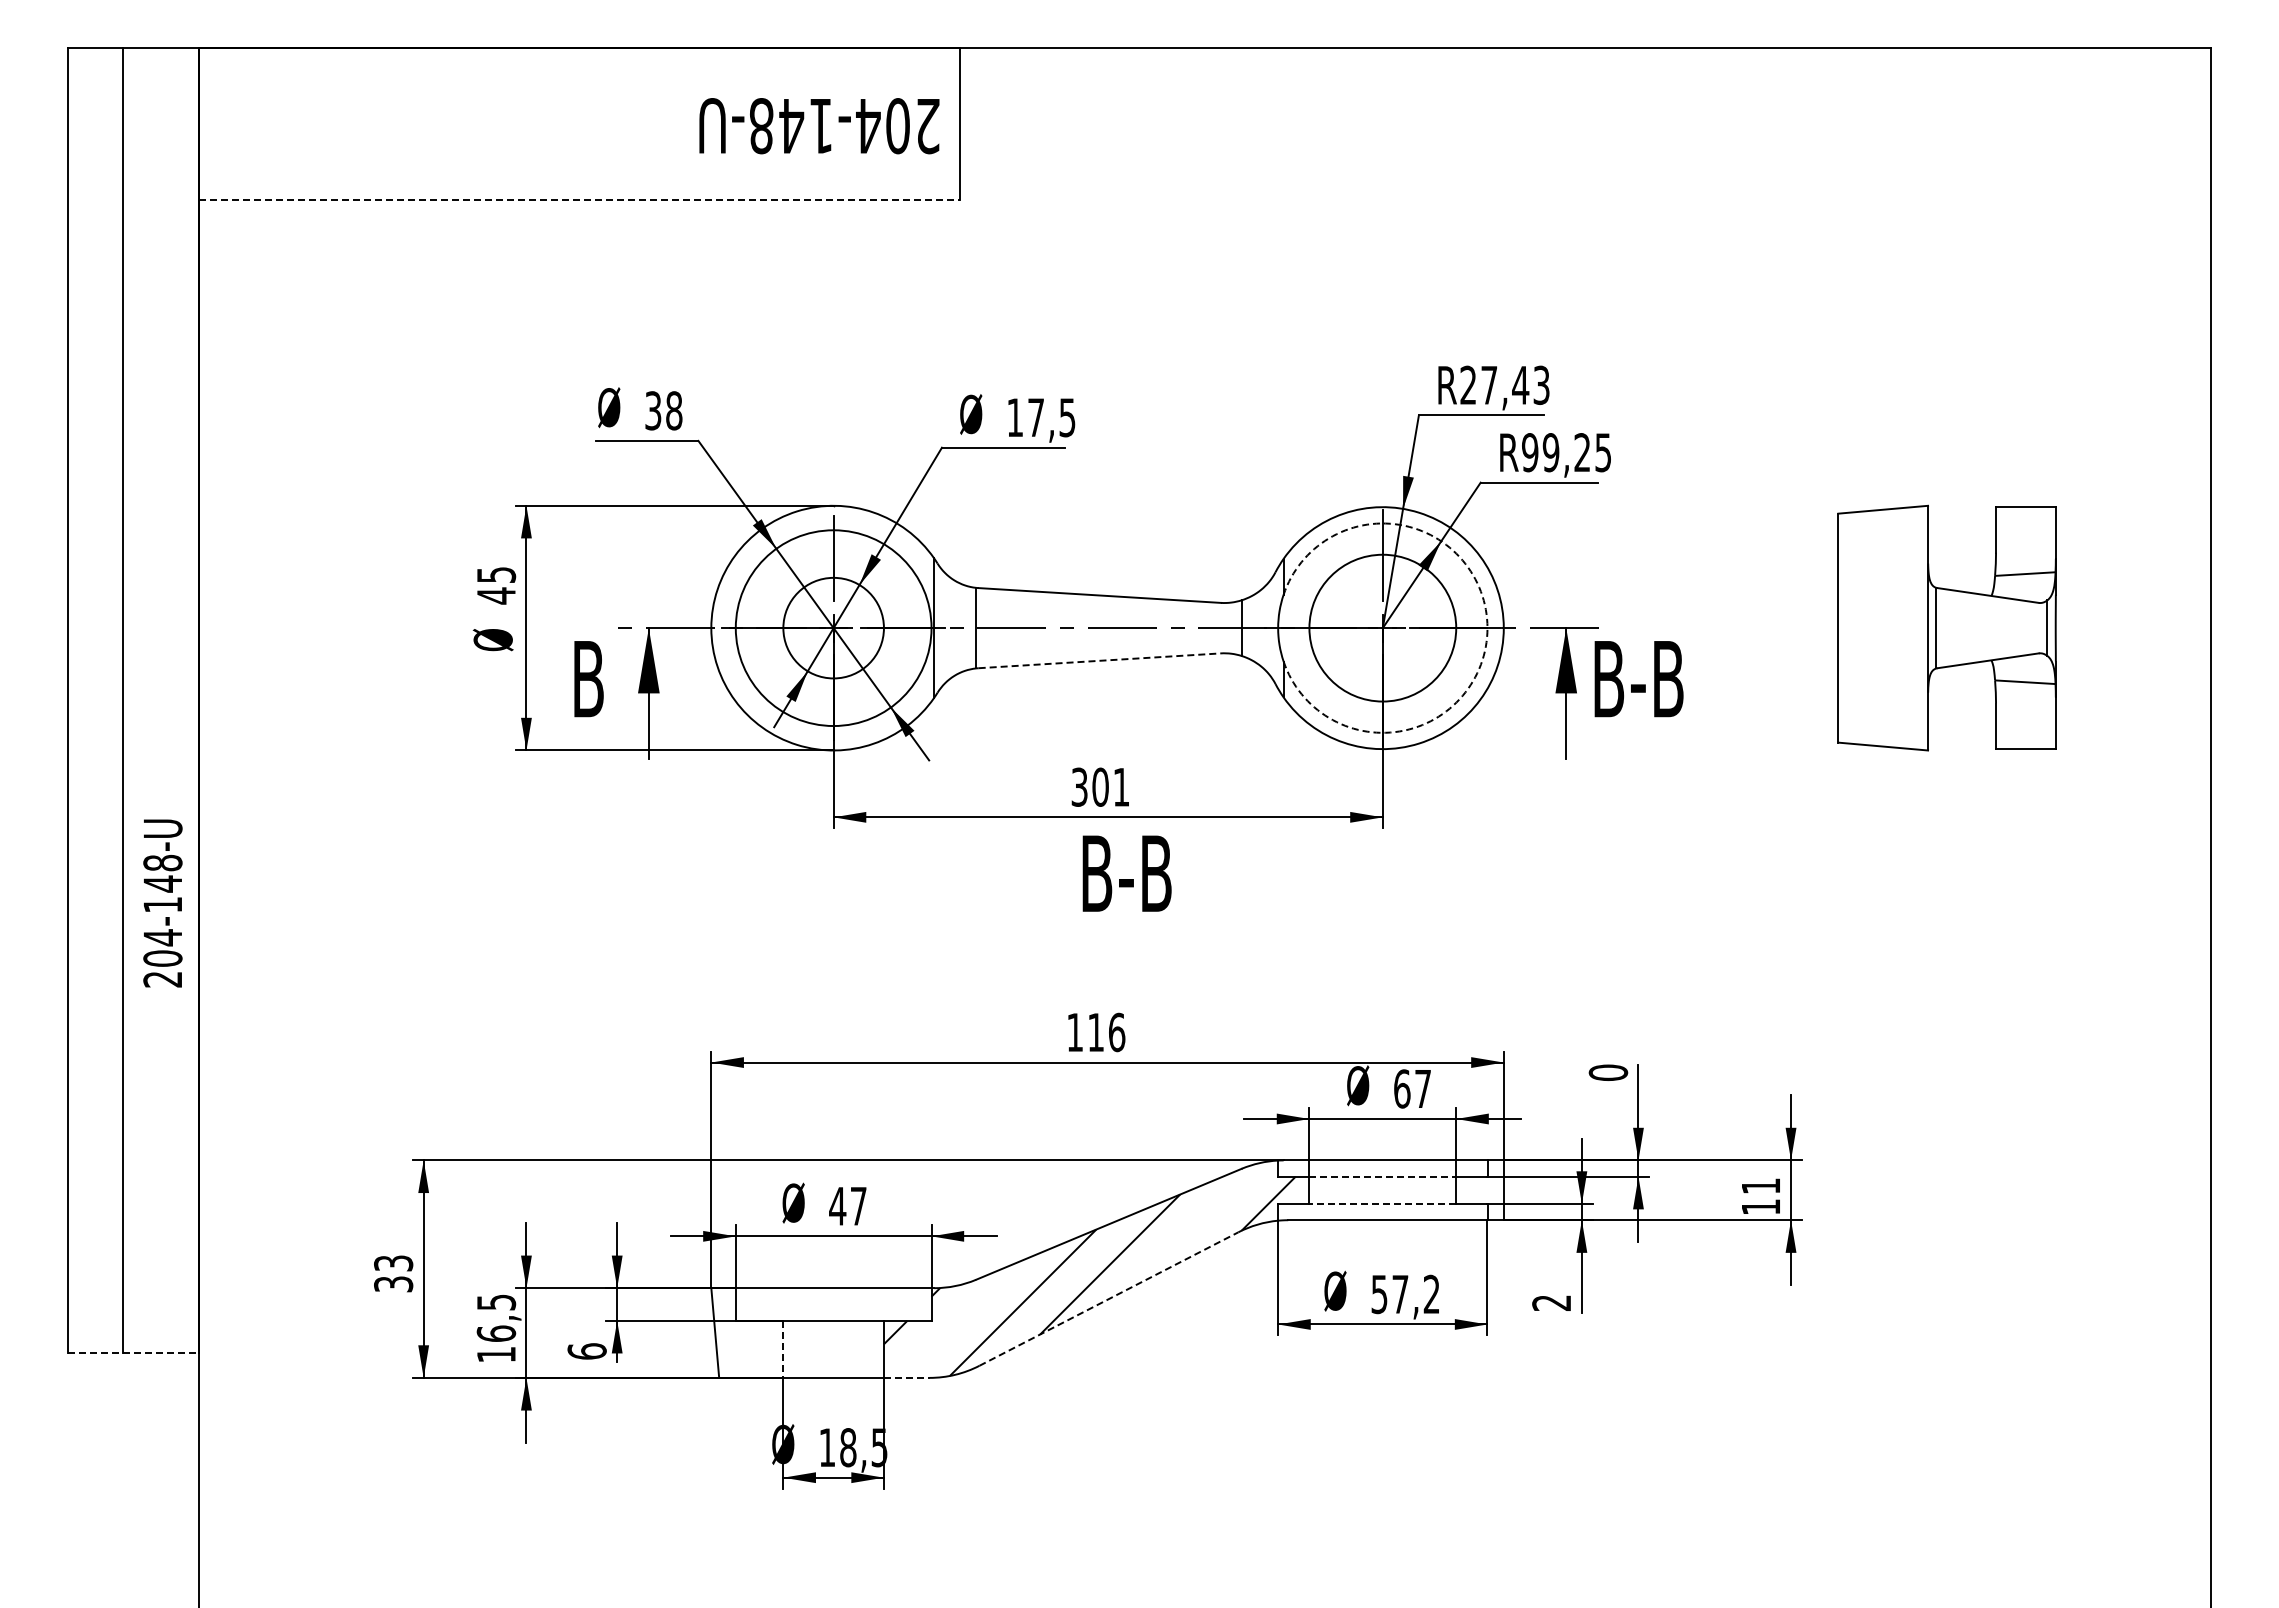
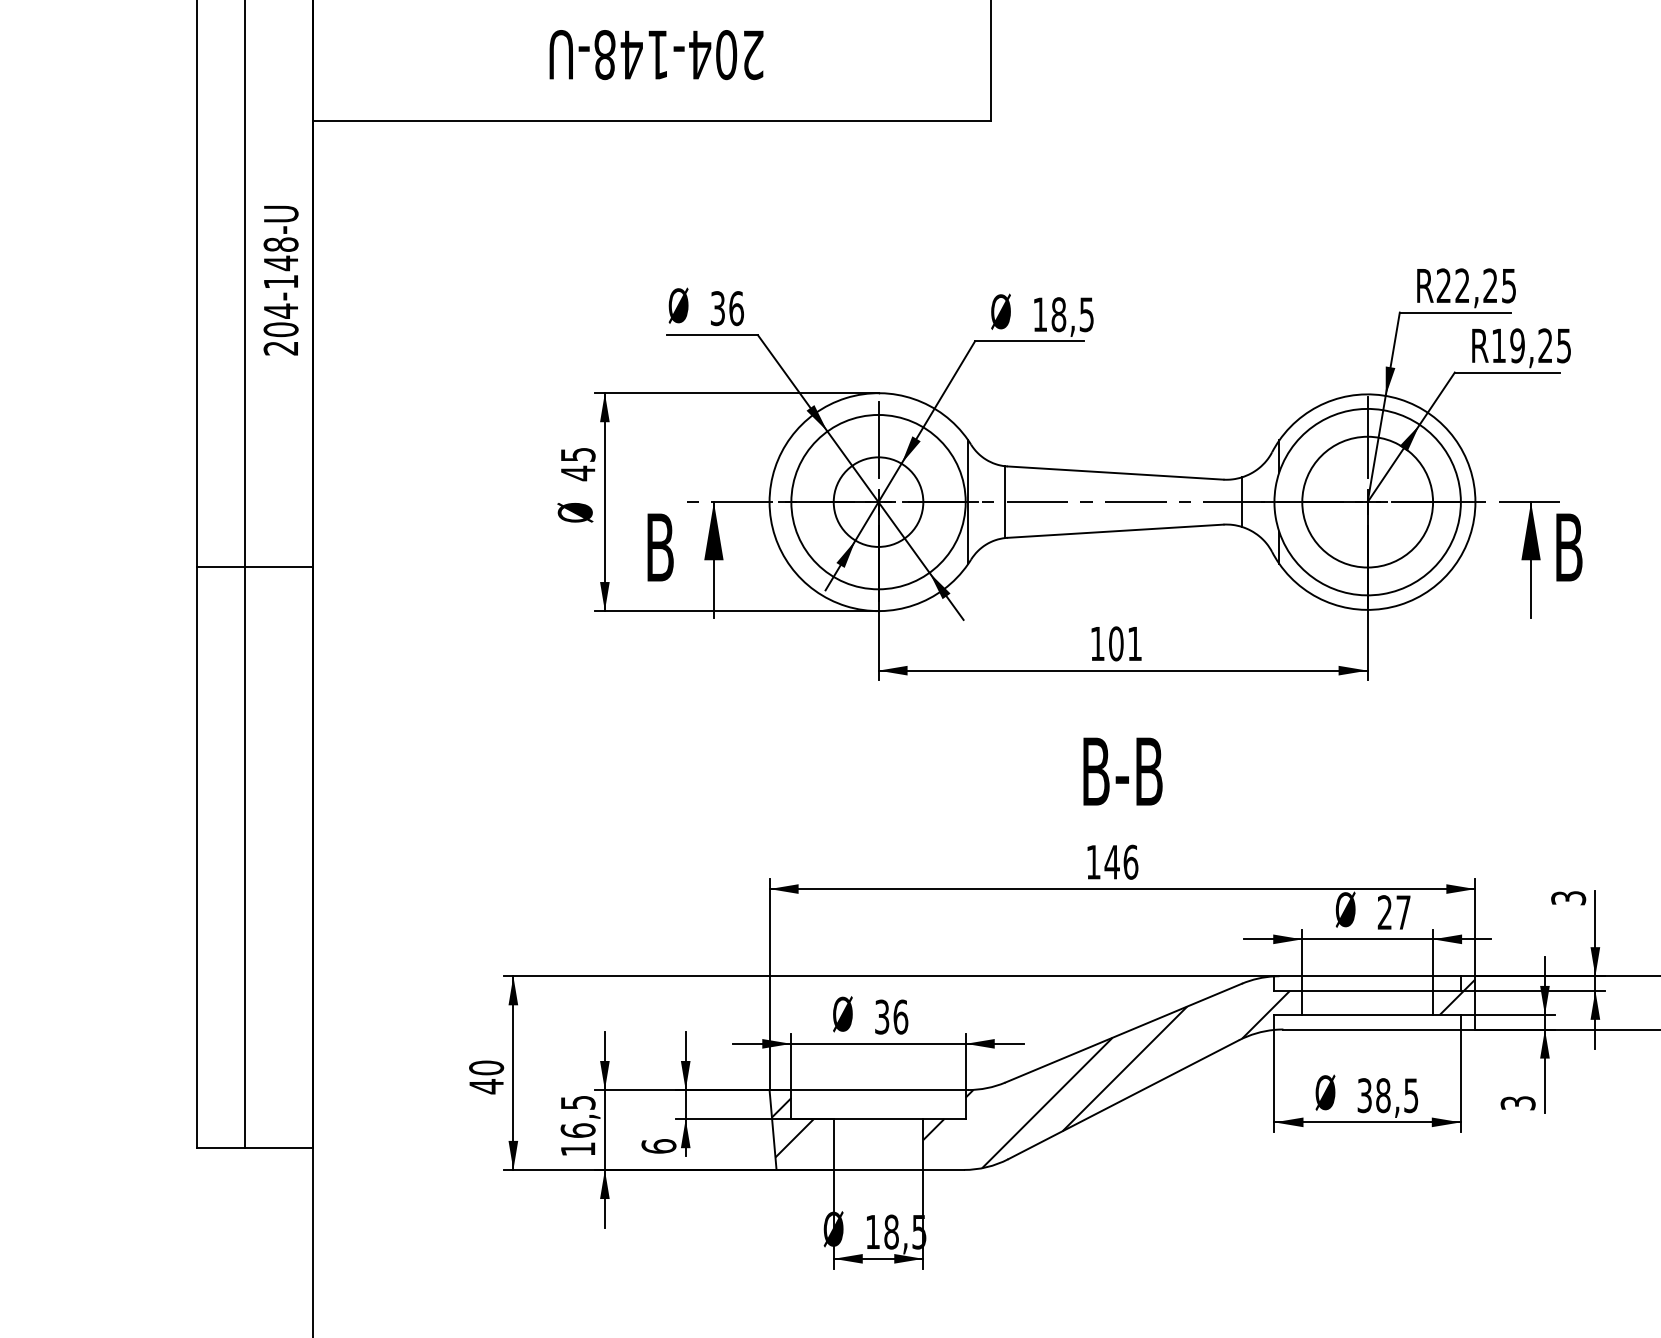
text: (819, 126) -> (656, 55), moved
line: (579, 200) -> (652, 121), dashed -> solid
text: (1515, 384) -> (1485, 285), R27,43 -> R22,25
text: (674, 410) -> (736, 308), 38 -> 36
text: (1036, 417) -> (1059, 314), 17,5 -> 18,5
text: (1530, 452) -> (1499, 345), R99,25 -> R19,25
arc: (1487, 628) -> (1460, 502), dashed -> solid
line: (1100, 660) -> (1116, 530), dashed -> solid
text: (1657, 679) -> (1612, 547), B-B -> B
line: (133, 700) -> (254, 566), added
text: (1079, 786) -> (1097, 643), 301 -> 101
text: (1126, 873) -> (1122, 771), moved
text: (162, 903) -> (280, 280), moved
text: (1095, 1032) -> (1111, 862), 116 -> 146
text: (1608, 1072) -> (1568, 897), 0 -> 3
text: (1402, 1088) -> (1385, 912), 67 -> 27
line: (1383, 1176) -> (1368, 990), dashed -> solid
hatch: (1483, 1183) -> (1457, 996), added
line: (1382, 1203) -> (1367, 1014), dashed -> solid
text: (848, 1205) -> (891, 1016), 47 -> 36
text: (393, 1274) -> (486, 1077), 33 -> 40
text: (1405, 1294) -> (1387, 1095), 57,2 -> 38,5
line: (1108, 1299) -> (1123, 1100), dashed -> solid
text: (1551, 1302) -> (1517, 1102), 2 -> 3
hatch: (737, 1330) -> (792, 1127), added
line: (783, 1349) -> (833, 1144), dashed -> solid
line: (134, 1353) -> (255, 1148), dashed -> solid
line: (906, 1377) -> (943, 1169), dashed -> solid

